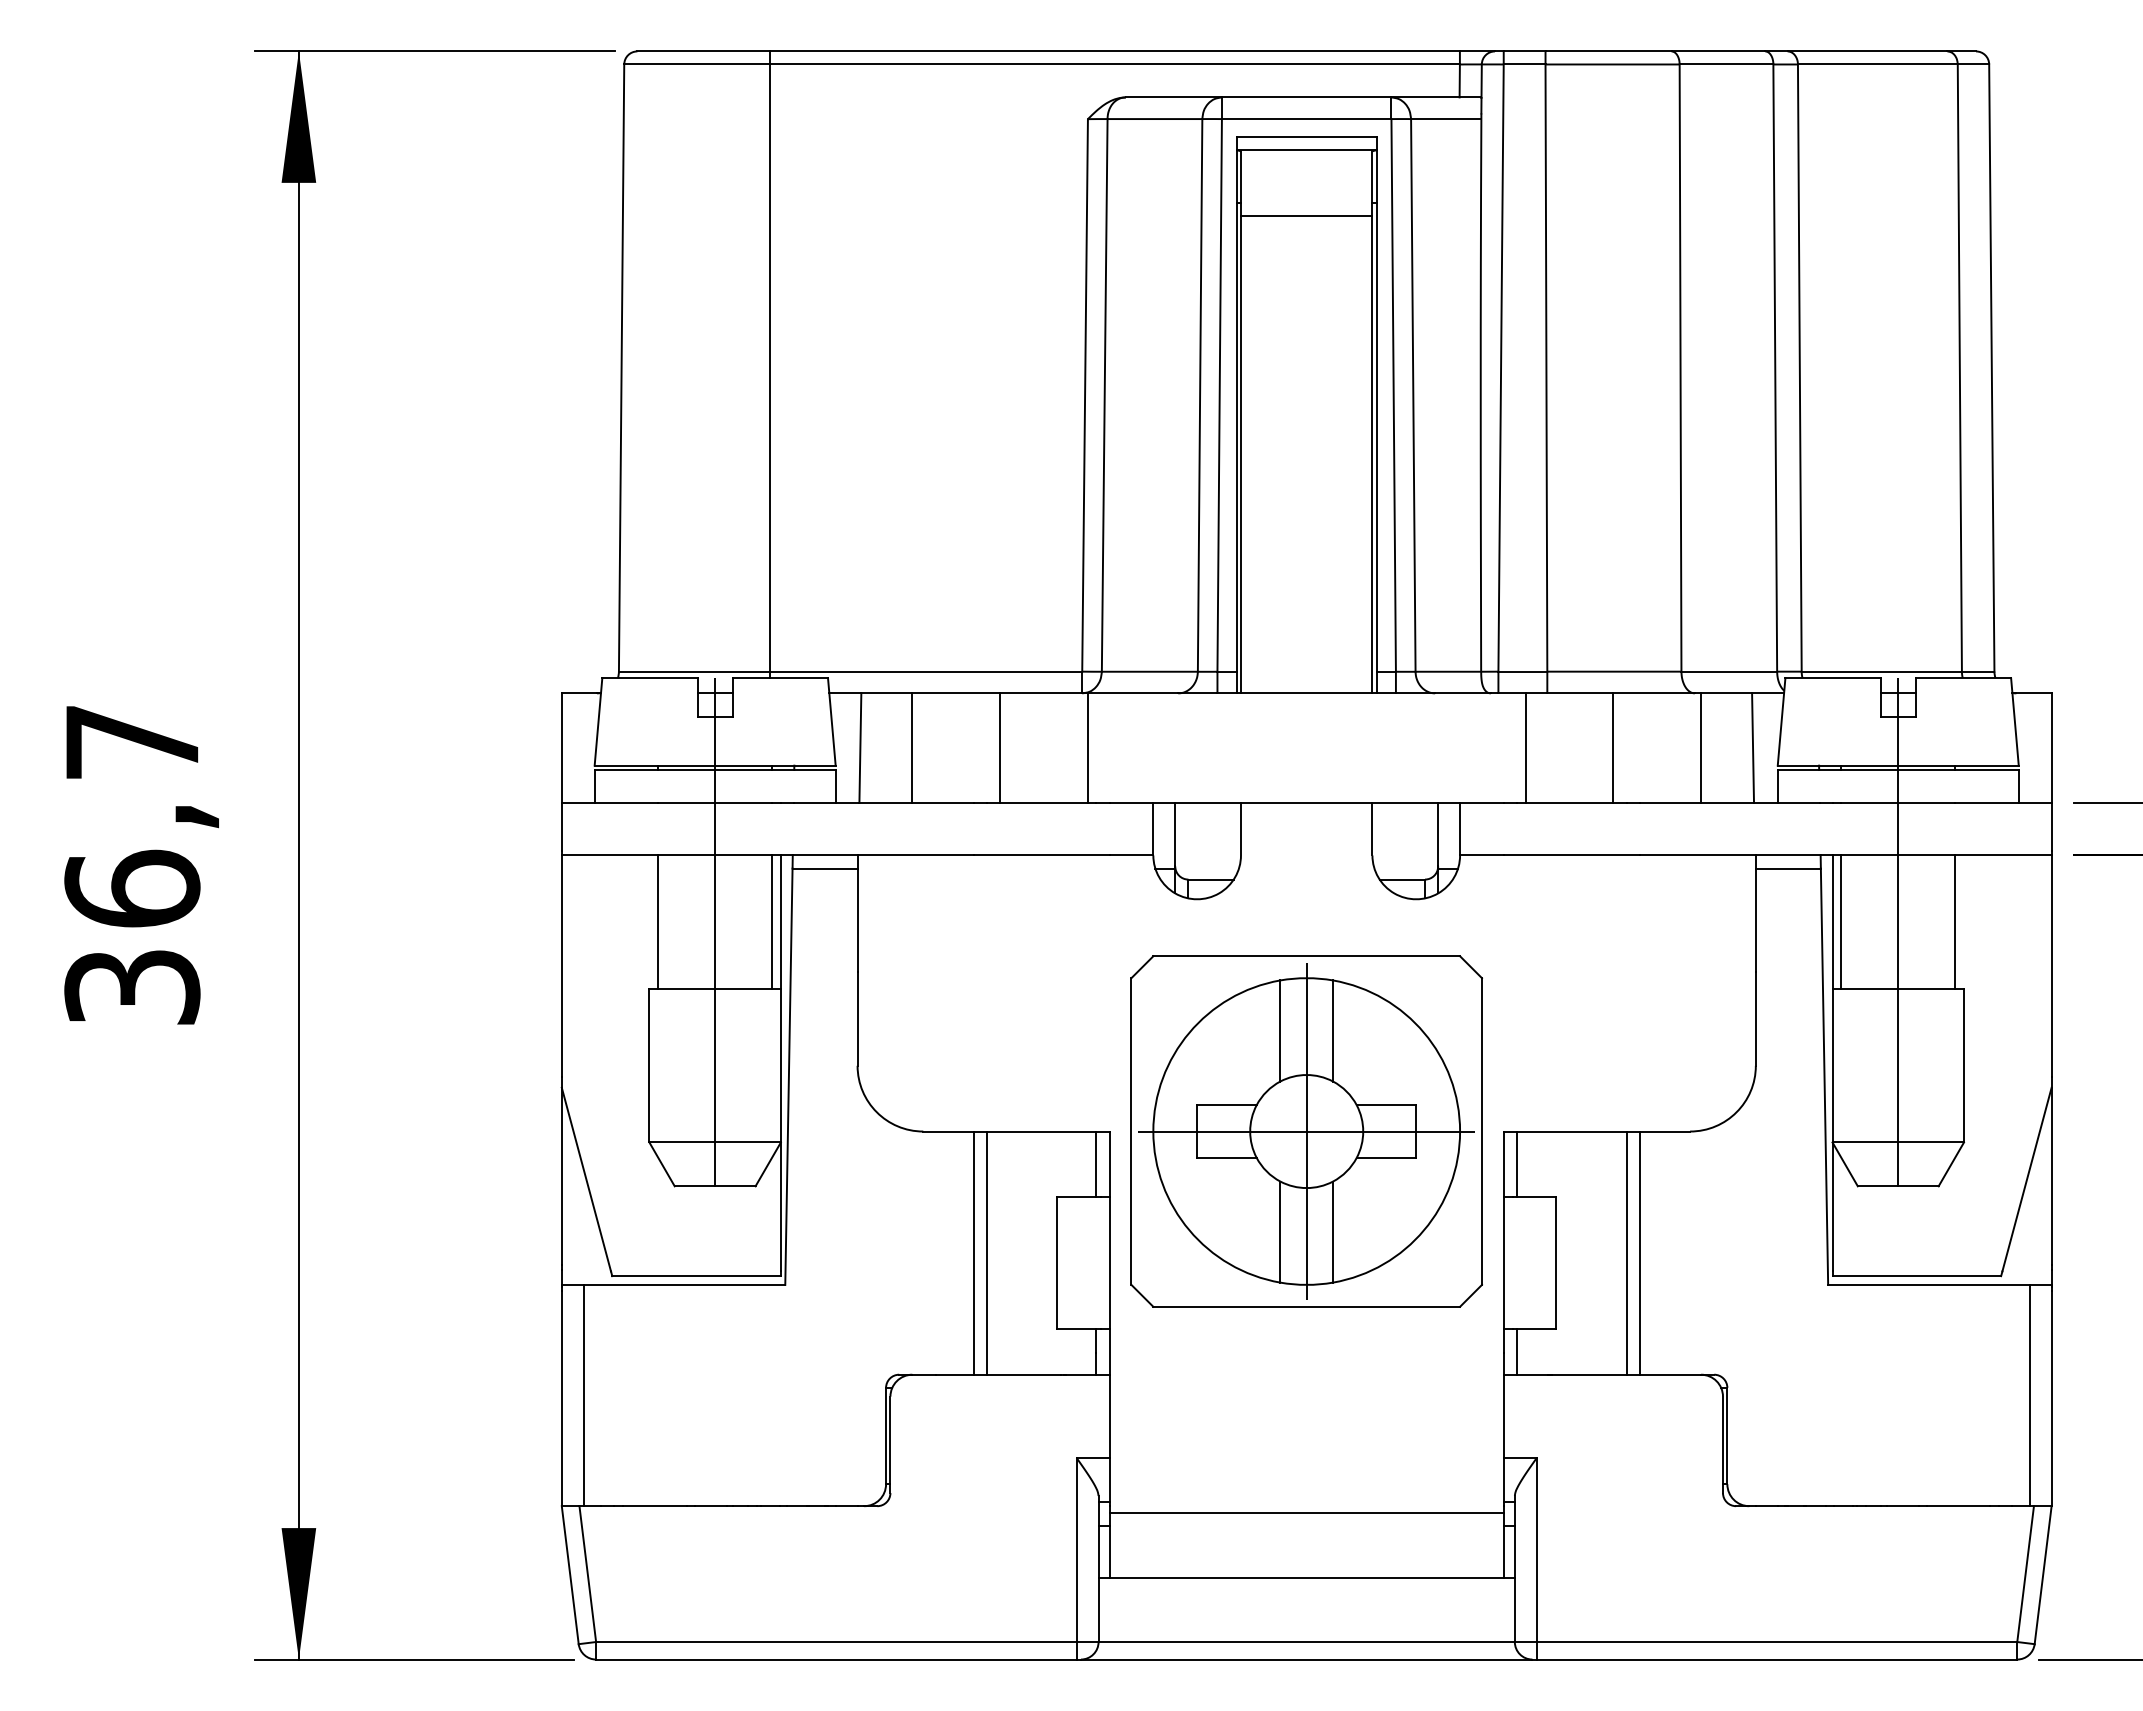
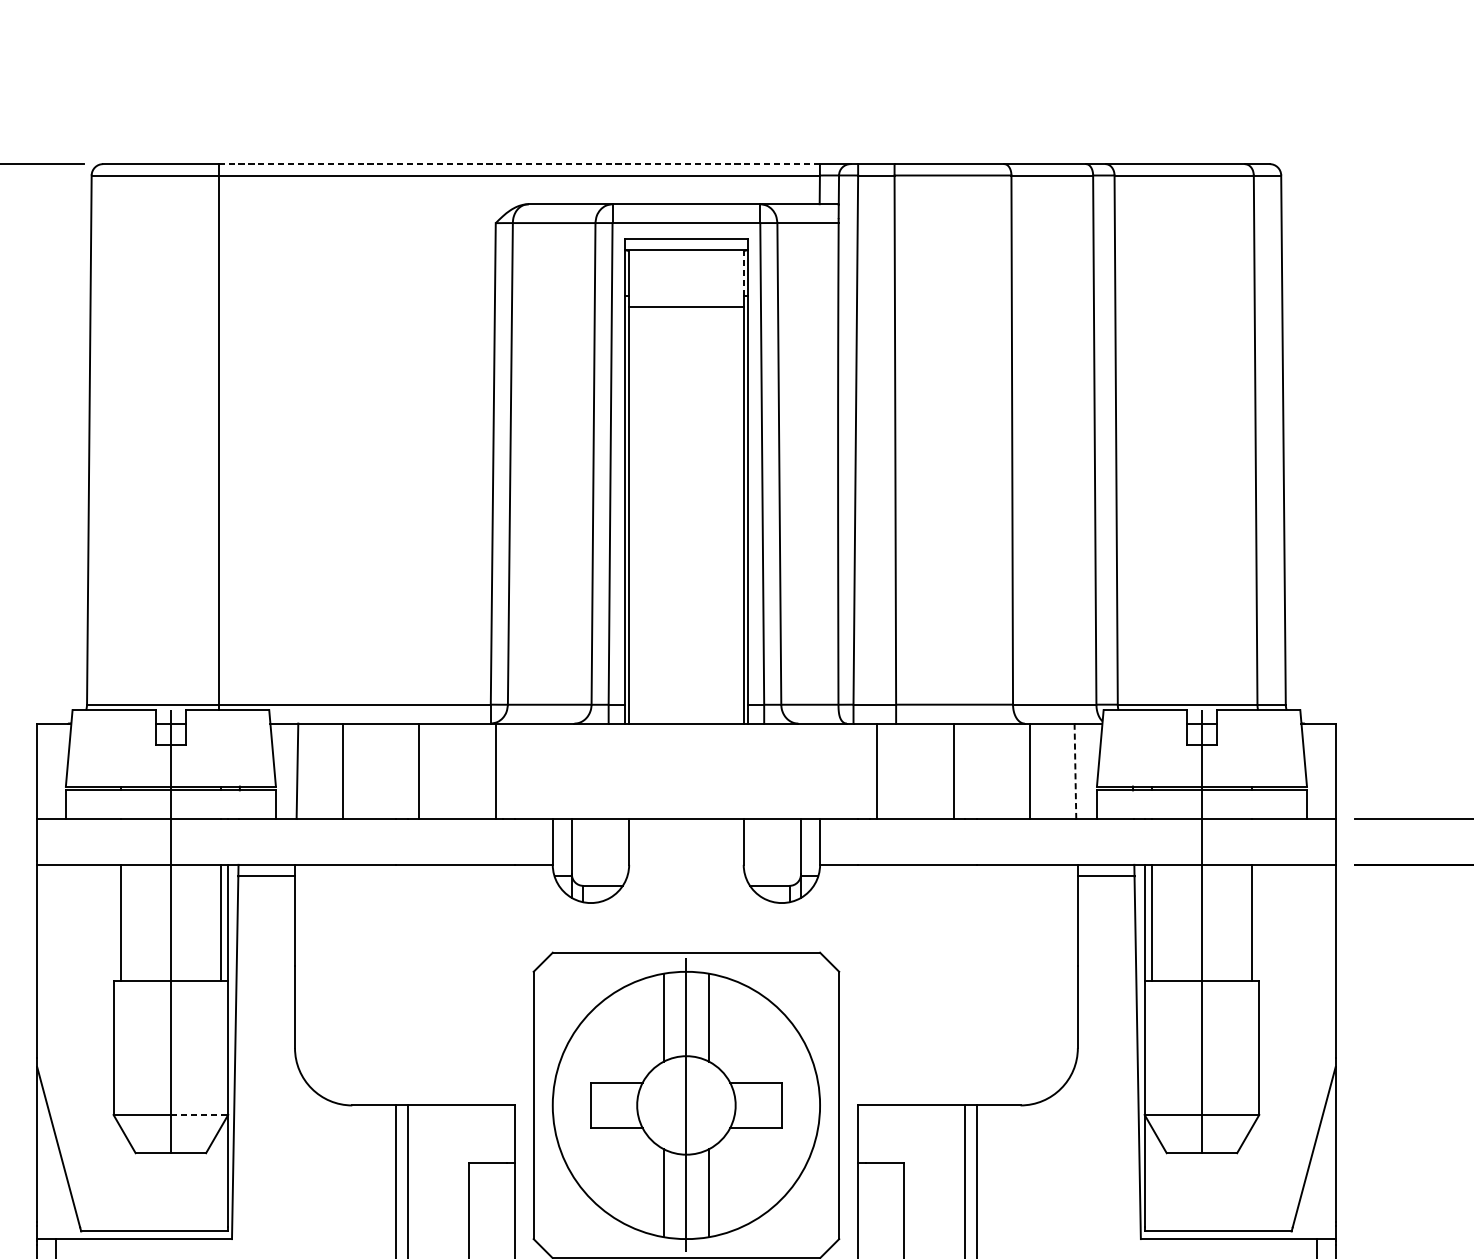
line: (1114, 51) -> (518, 164), solid -> dashed
line: (1372, 176) -> (743, 273), solid -> dashed
line: (1753, 748) -> (1075, 771), solid -> dashed
line: (1306, 1131) -> (686, 1105), removed
line: (748, 1142) -> (199, 1115), solid -> dashed
line: (1096, 1164) -> (503, 1134), removed
line: (1517, 1164) -> (870, 1134), removed

